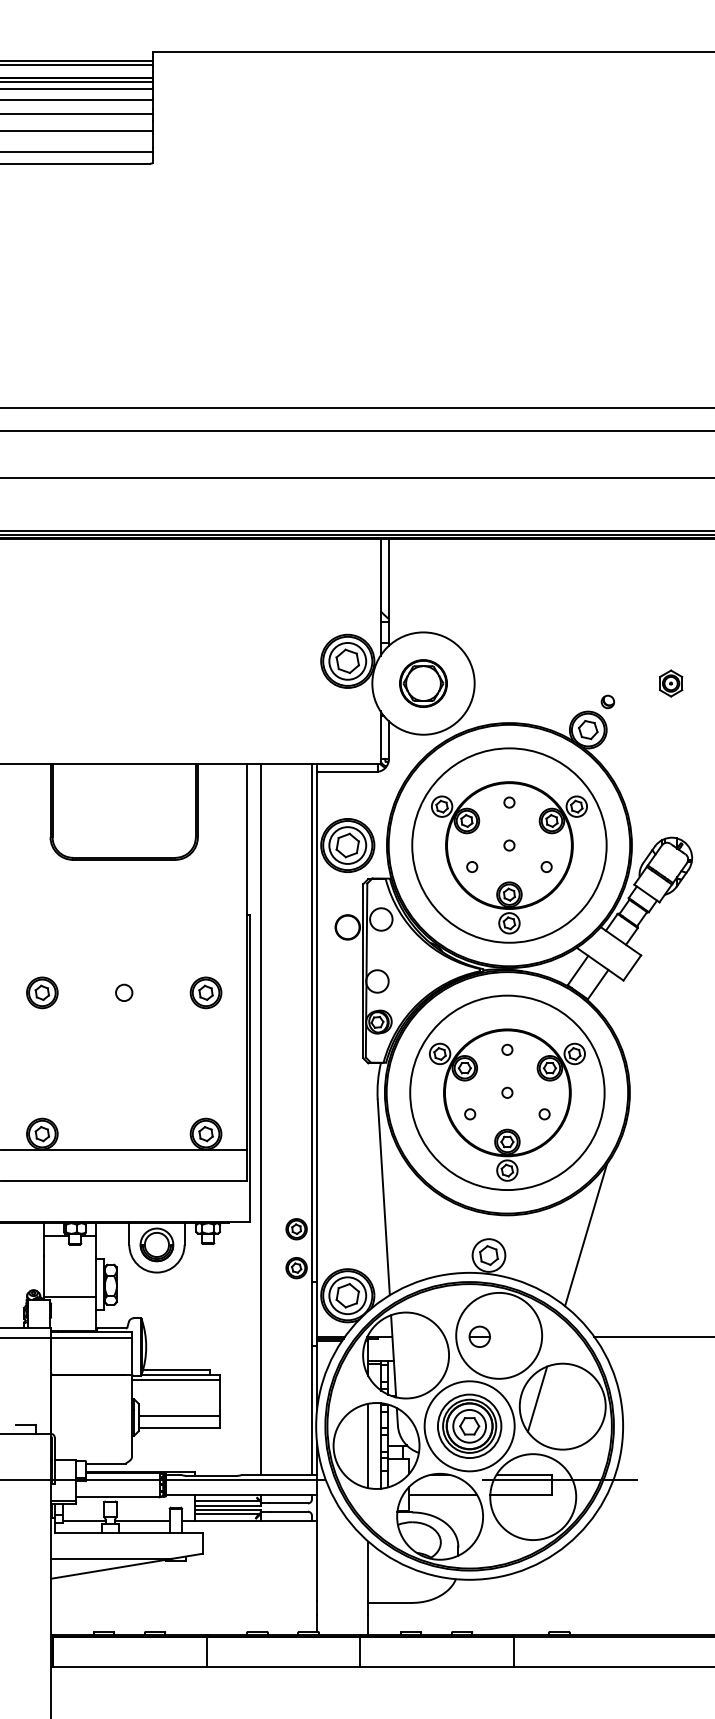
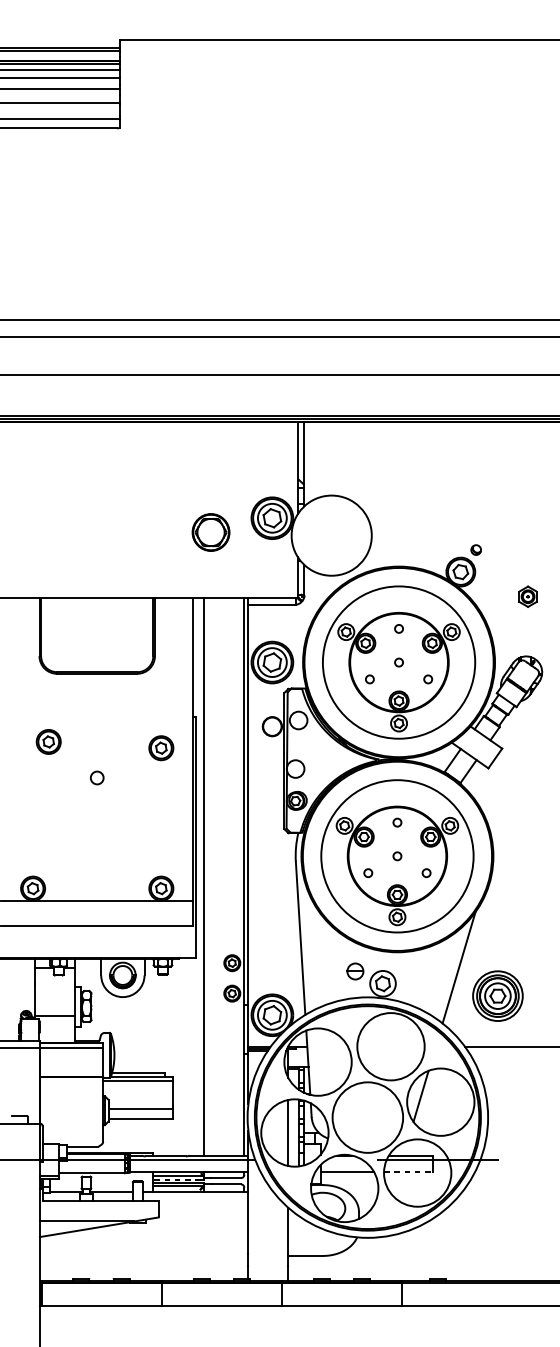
part: (423, 683) -> (211, 532), moved
part: (671, 683) -> (528, 596), moved
part: (42, 992) -> (48, 741), moved
part: (205, 992) -> (160, 747), moved
part: (479, 1336) -> (355, 971), moved
part: (469, 1425) -> (497, 995), moved
line: (521, 1495) -> (408, 1171), solid -> dashed
line: (225, 1505) -> (176, 1179), solid -> dashed

